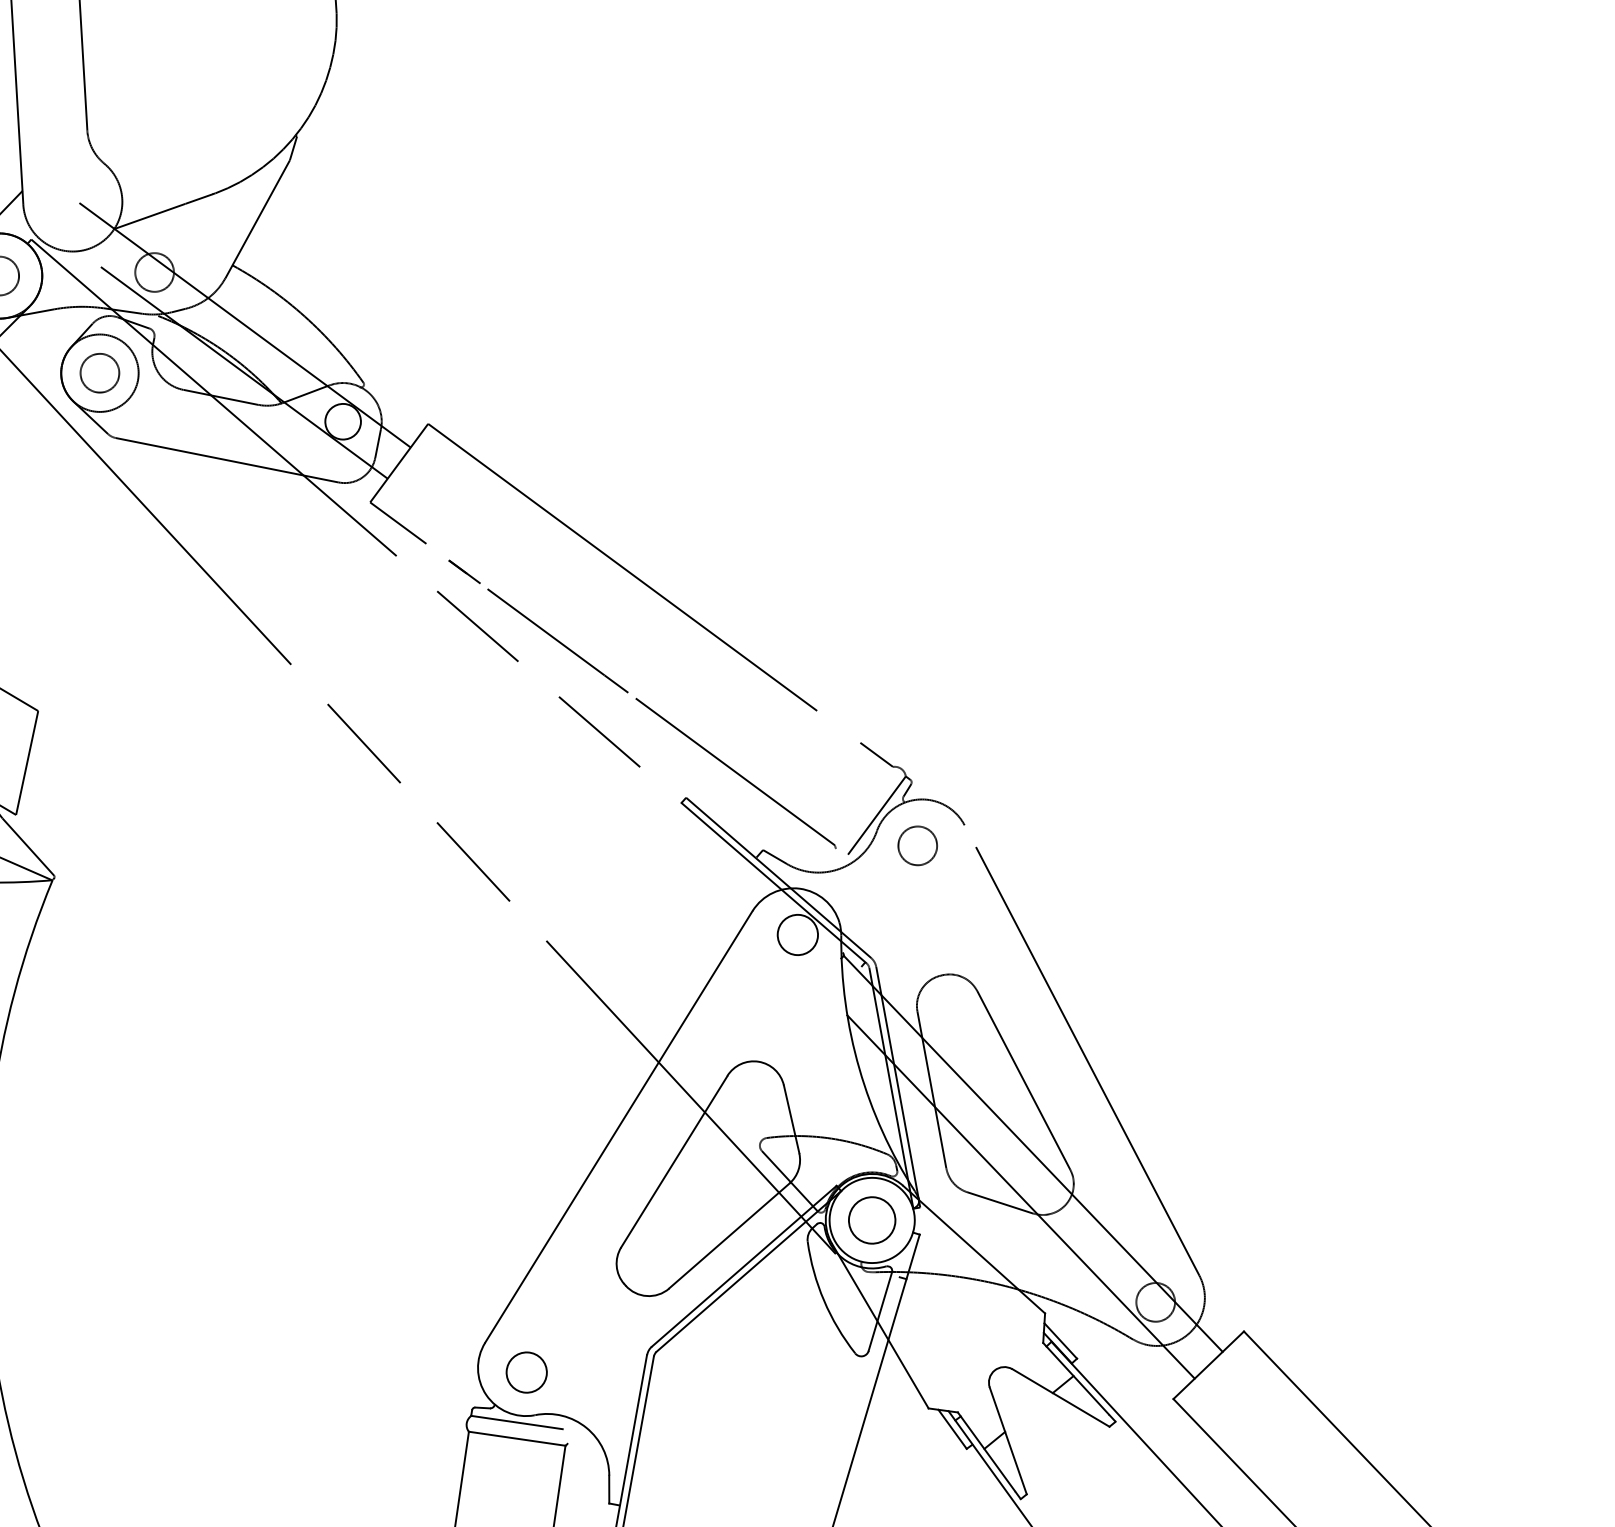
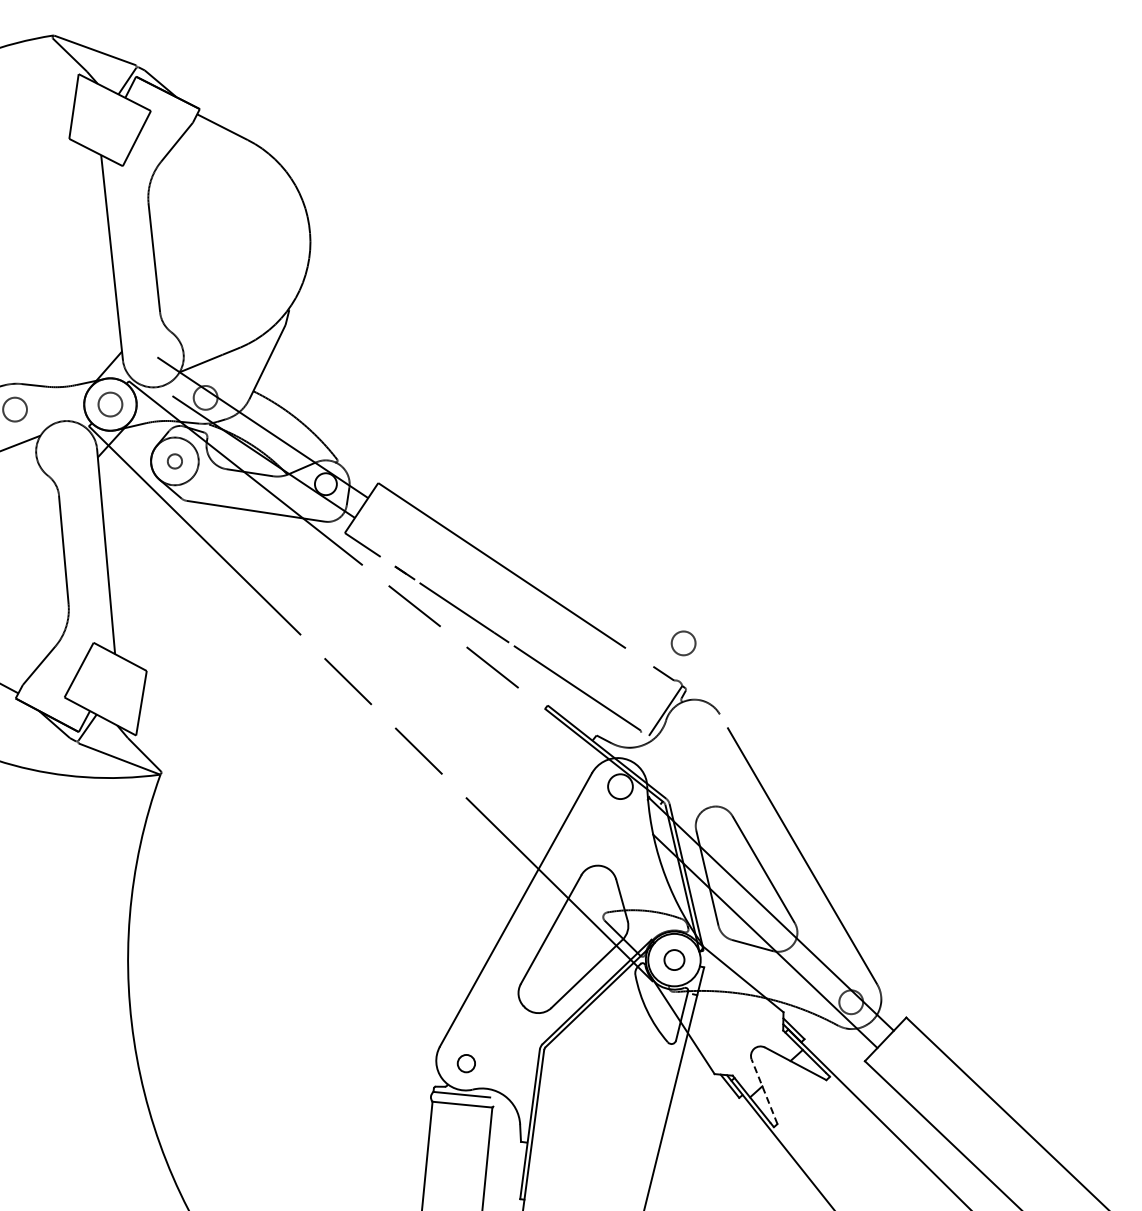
circle: (99, 373) -> (174, 461), size x0.6
circle: (917, 846) -> (683, 643), moved
circle: (872, 1219) -> (674, 959), size x0.7
circle: (526, 1372) -> (466, 1063), size x0.7
line: (1008, 1440) -> (764, 1091), solid -> dashed

